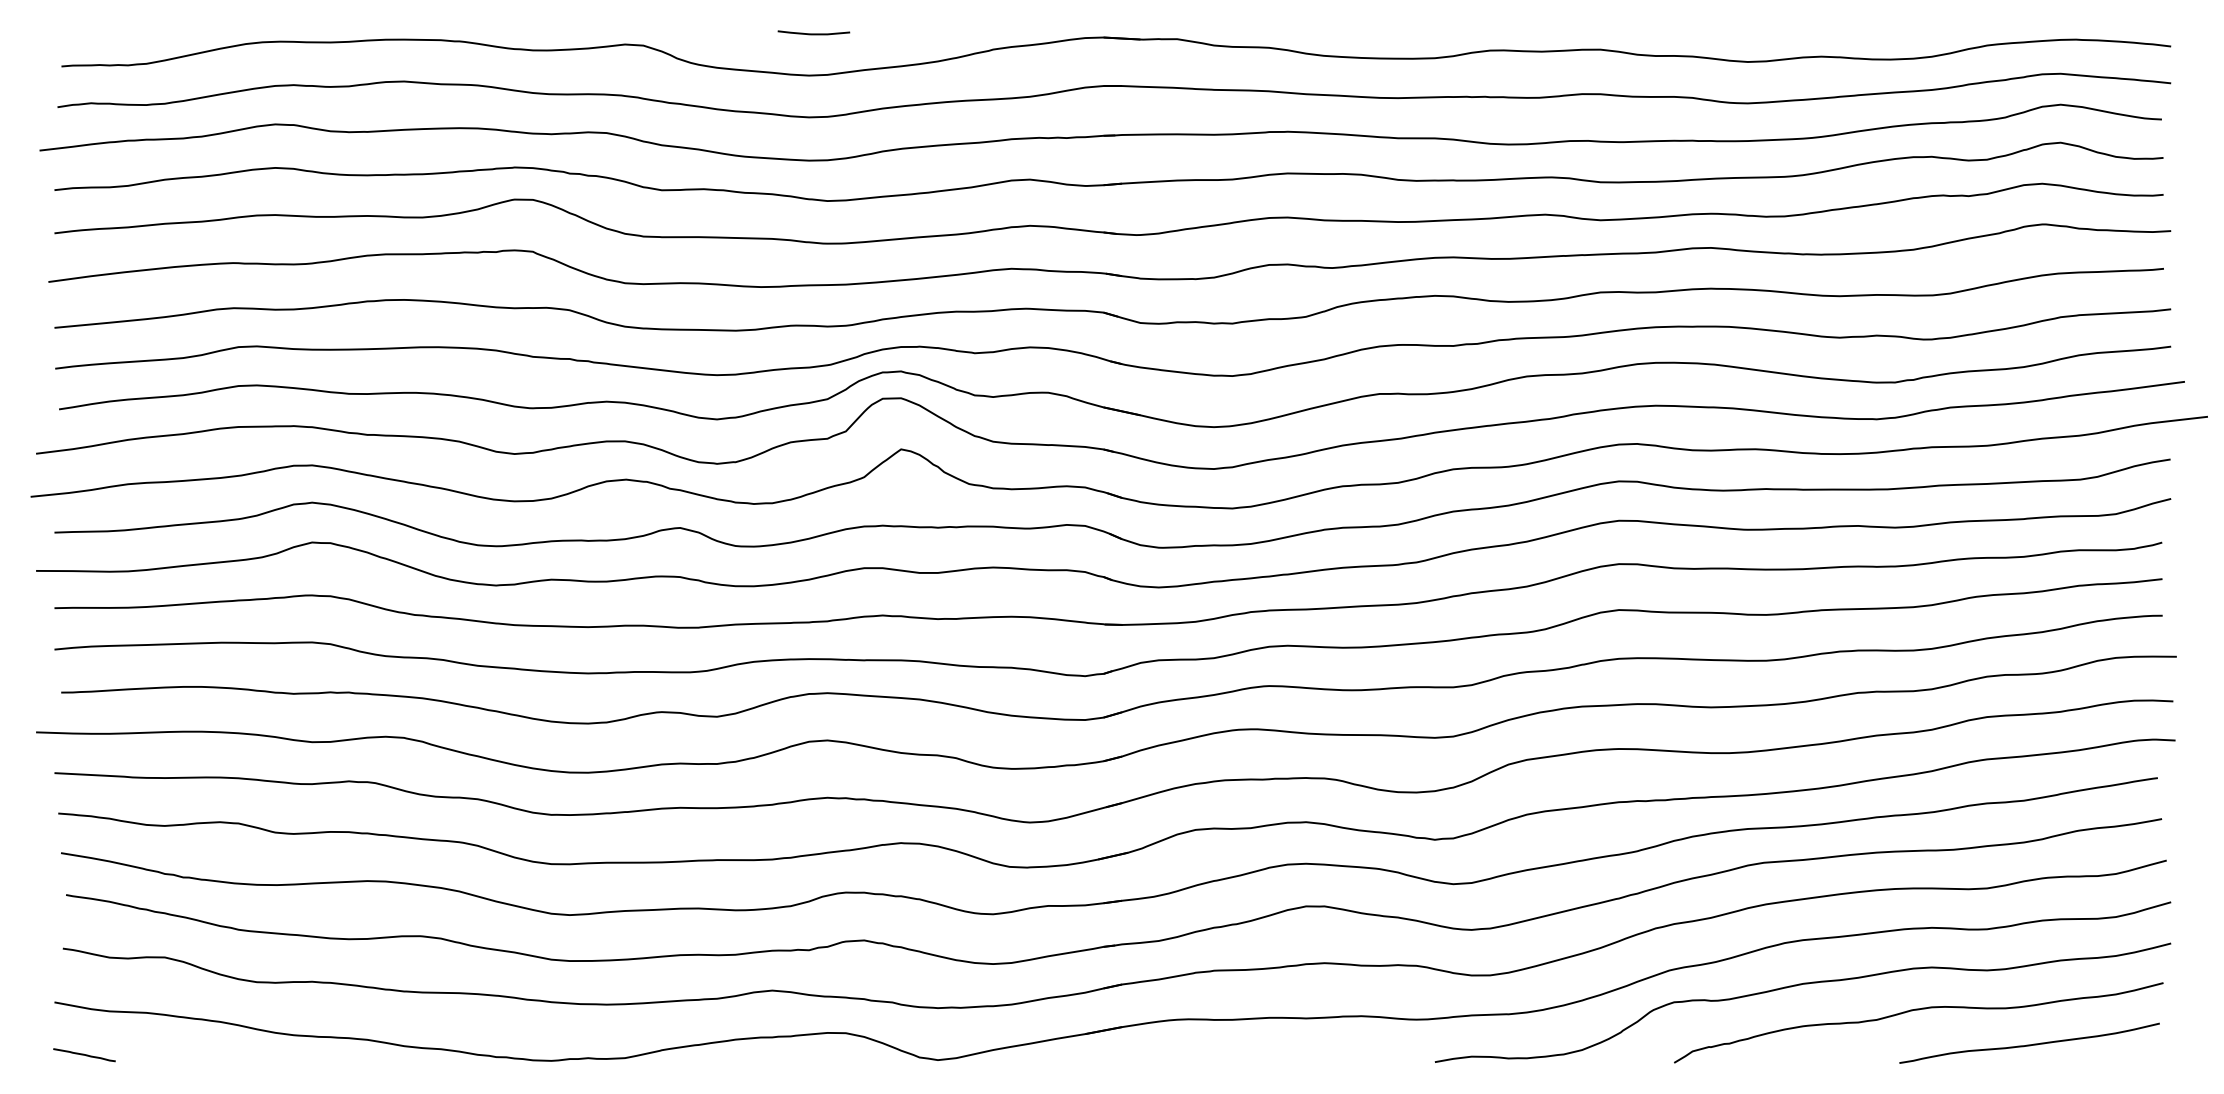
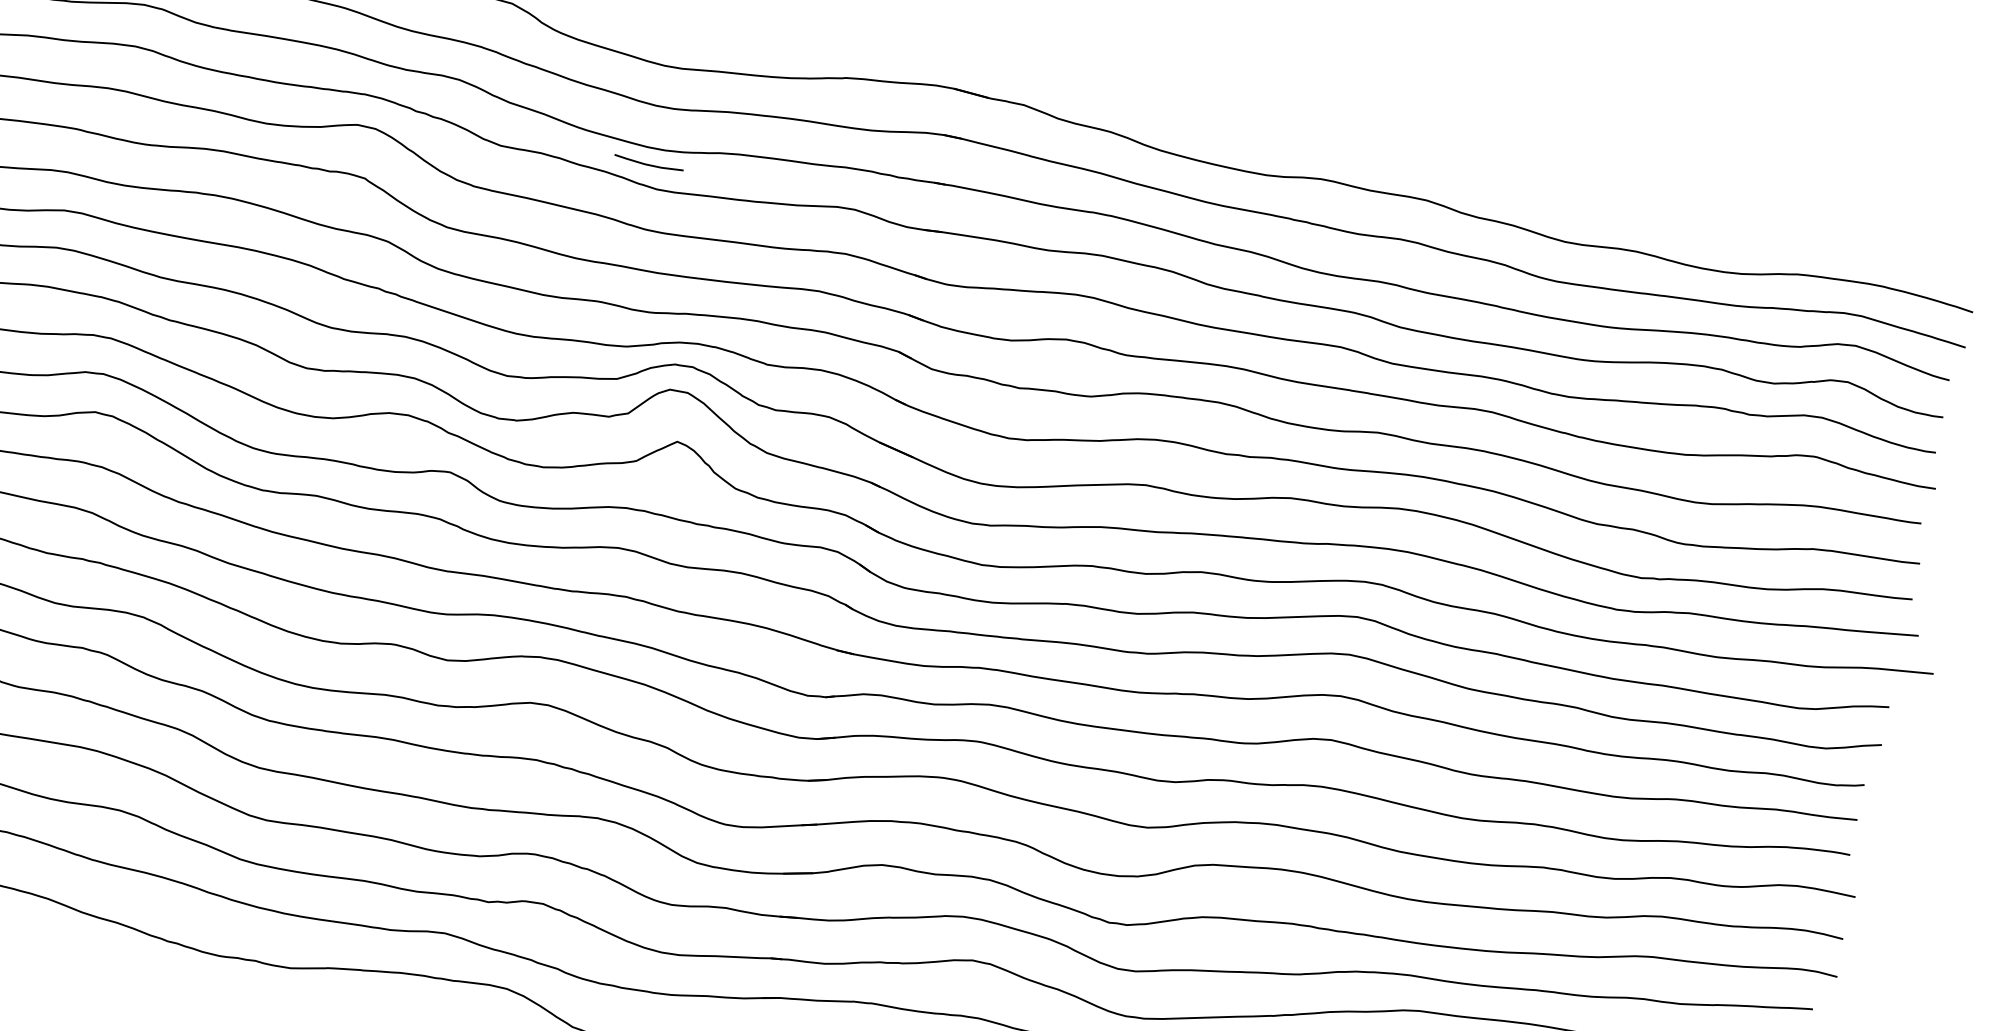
curve: (813, 33) -> (648, 164), moved

